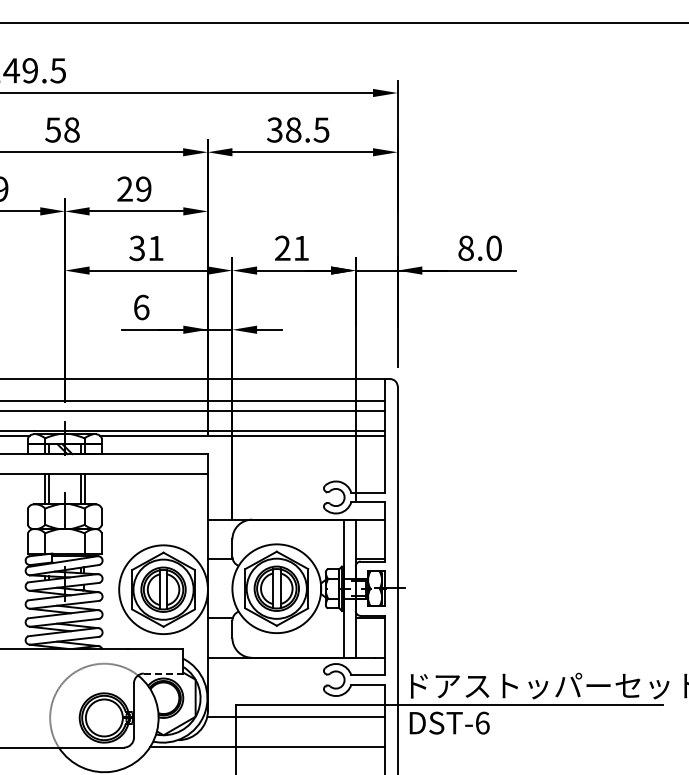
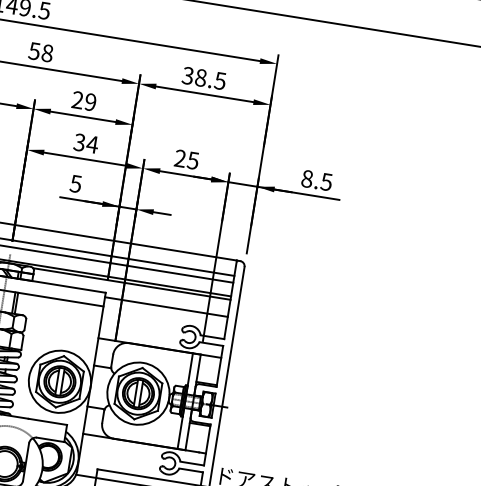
text: (493, 247) -> (326, 181), 8.0 -> 8.5
text: (155, 248) -> (92, 144), 31 -> 34
text: (300, 248) -> (192, 160), 21 -> 25
text: (141, 307) -> (75, 183), 6 -> 5
line: (296, 460) -> (166, 307), added
line: (163, 673) -> (50, 439), dashed -> solid

